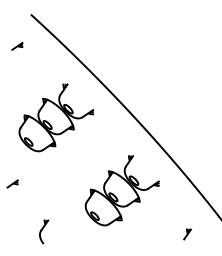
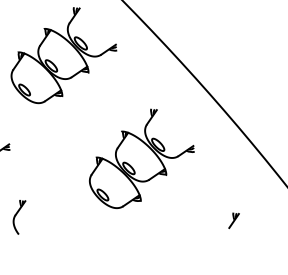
part: (121, 190) -> (140, 158), moved
part: (44, 231) -> (20, 216), moved
part: (187, 234) -> (234, 221), moved

